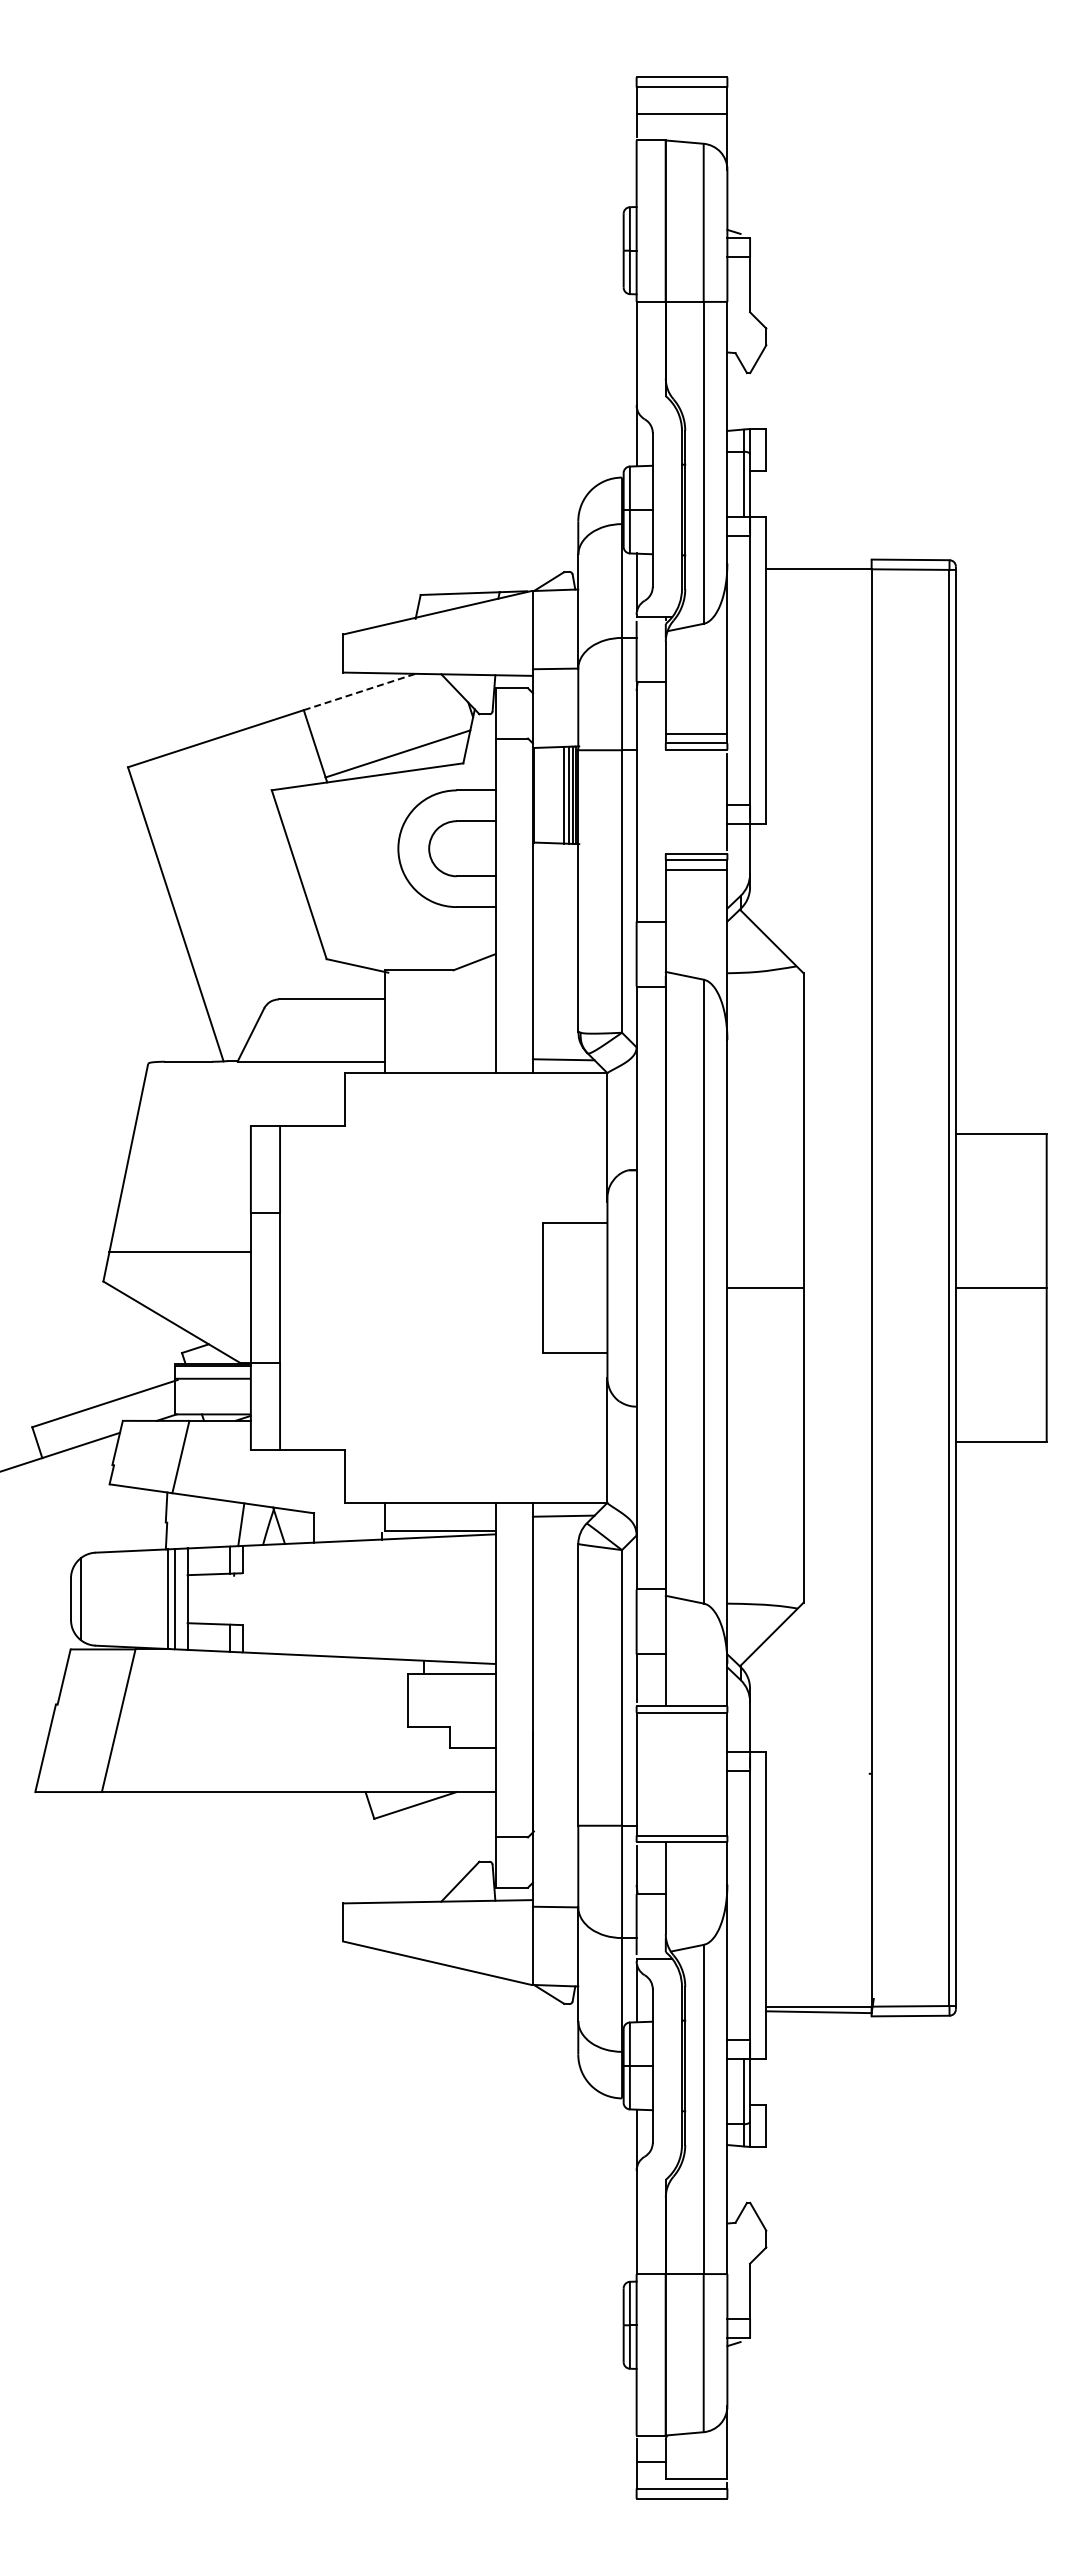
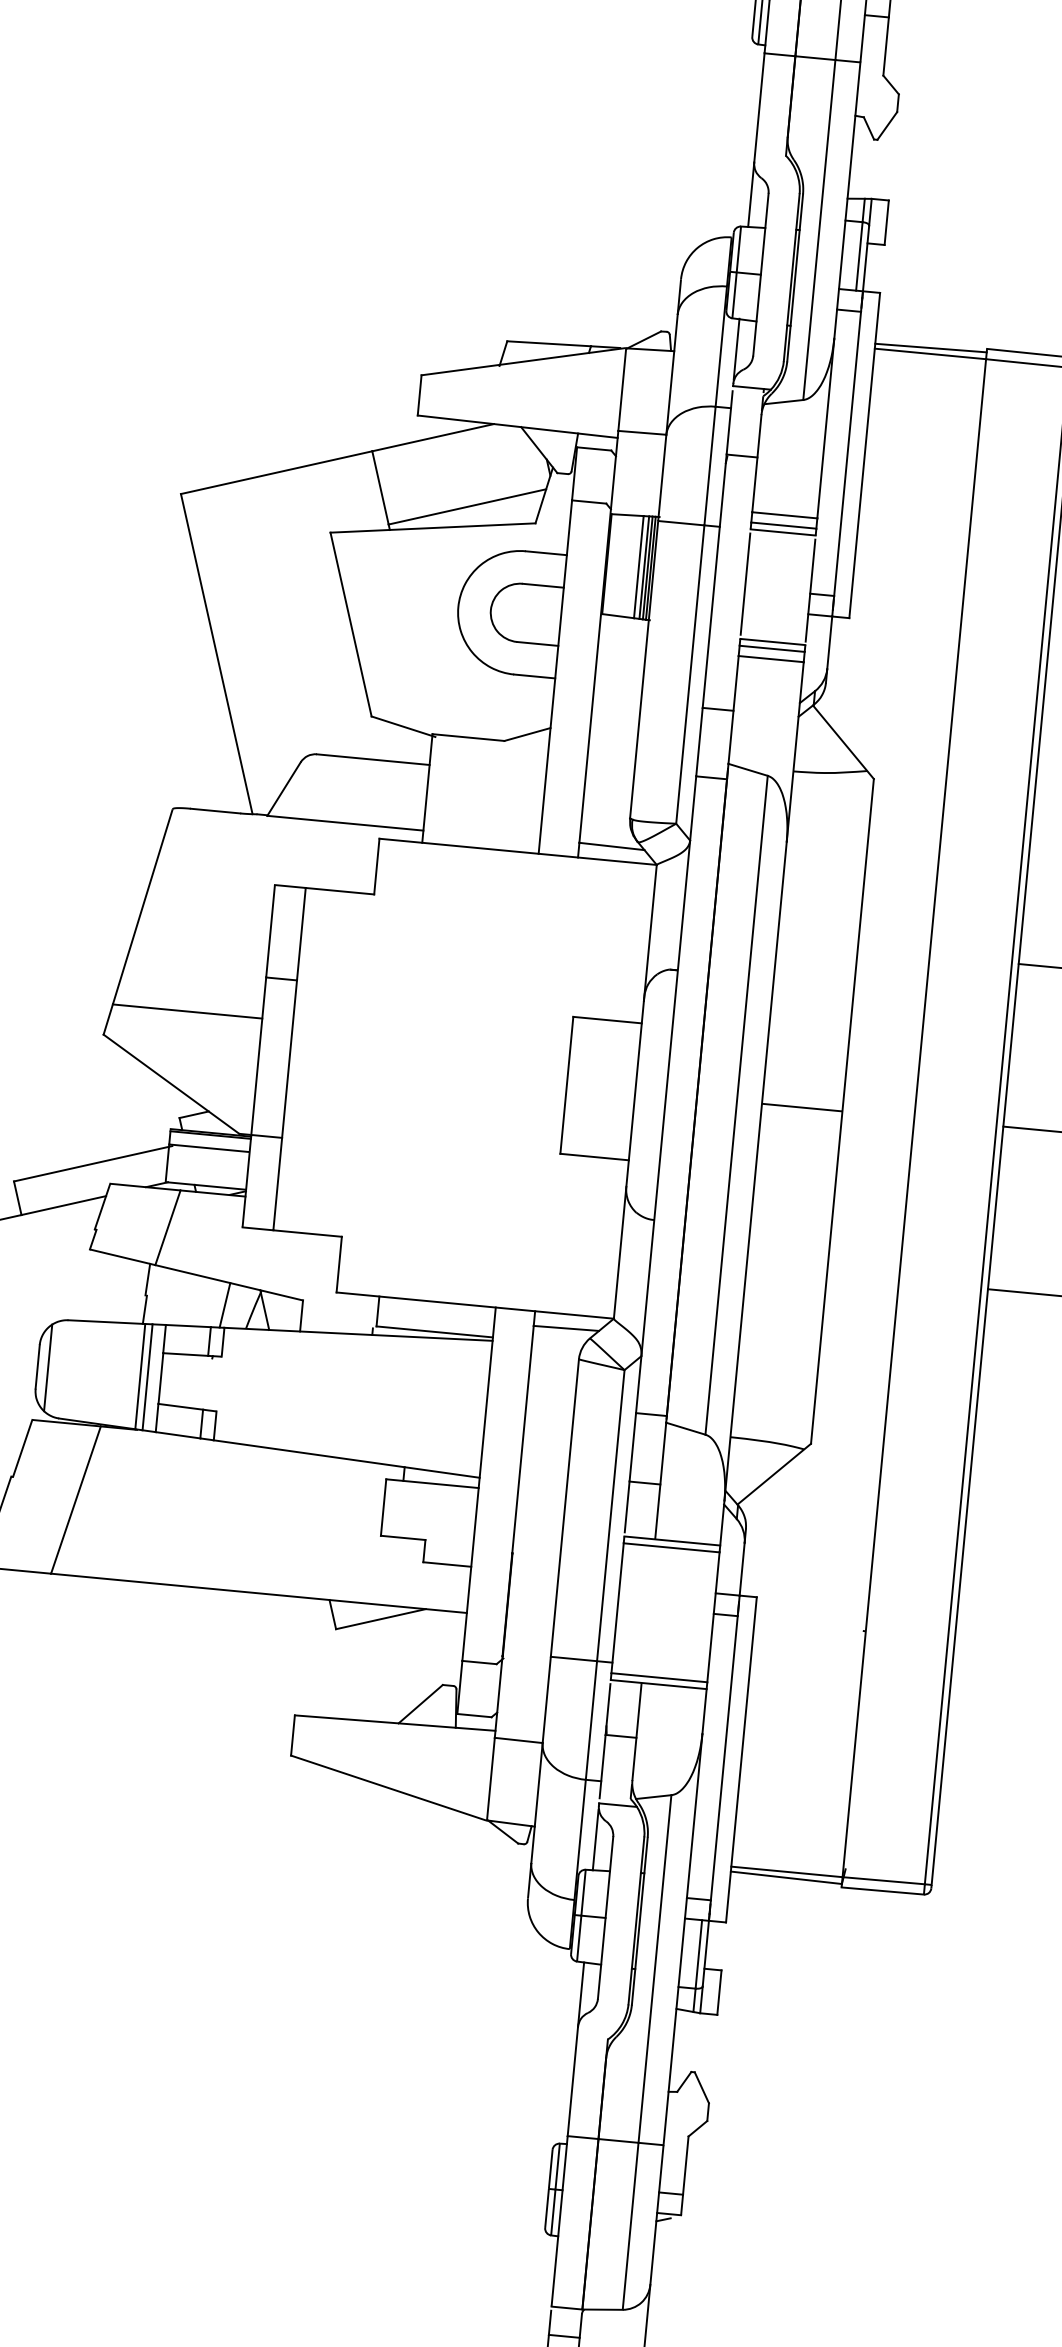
line: (818, 563) -> (930, 347), added
line: (359, 692) -> (432, 438), dashed -> solid
line: (665, 801) -> (745, 583), added

